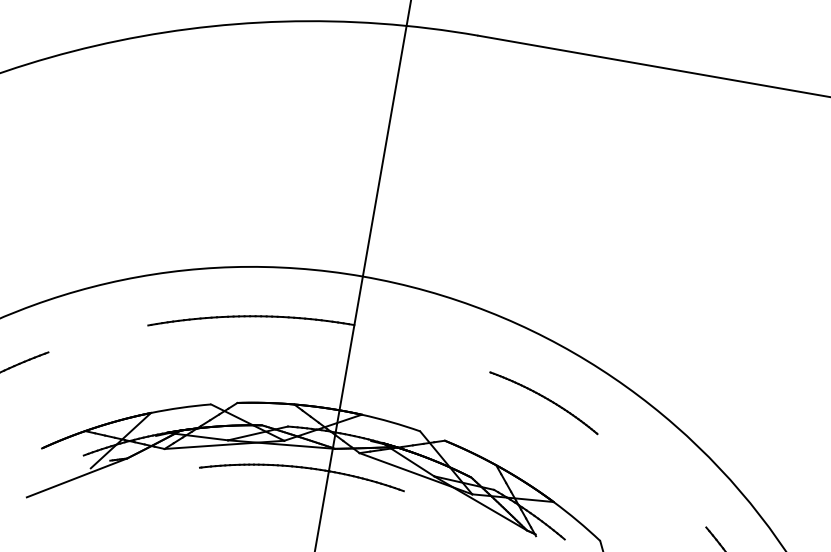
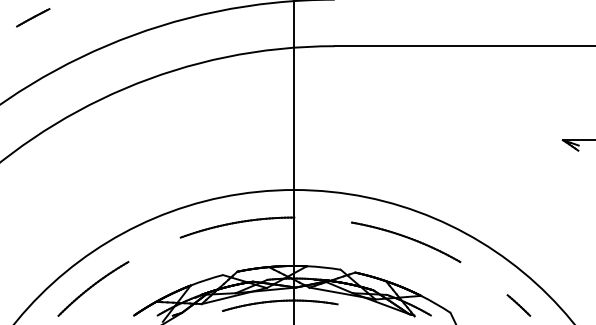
part: (544, 403) -> (406, 242), size x1.67

